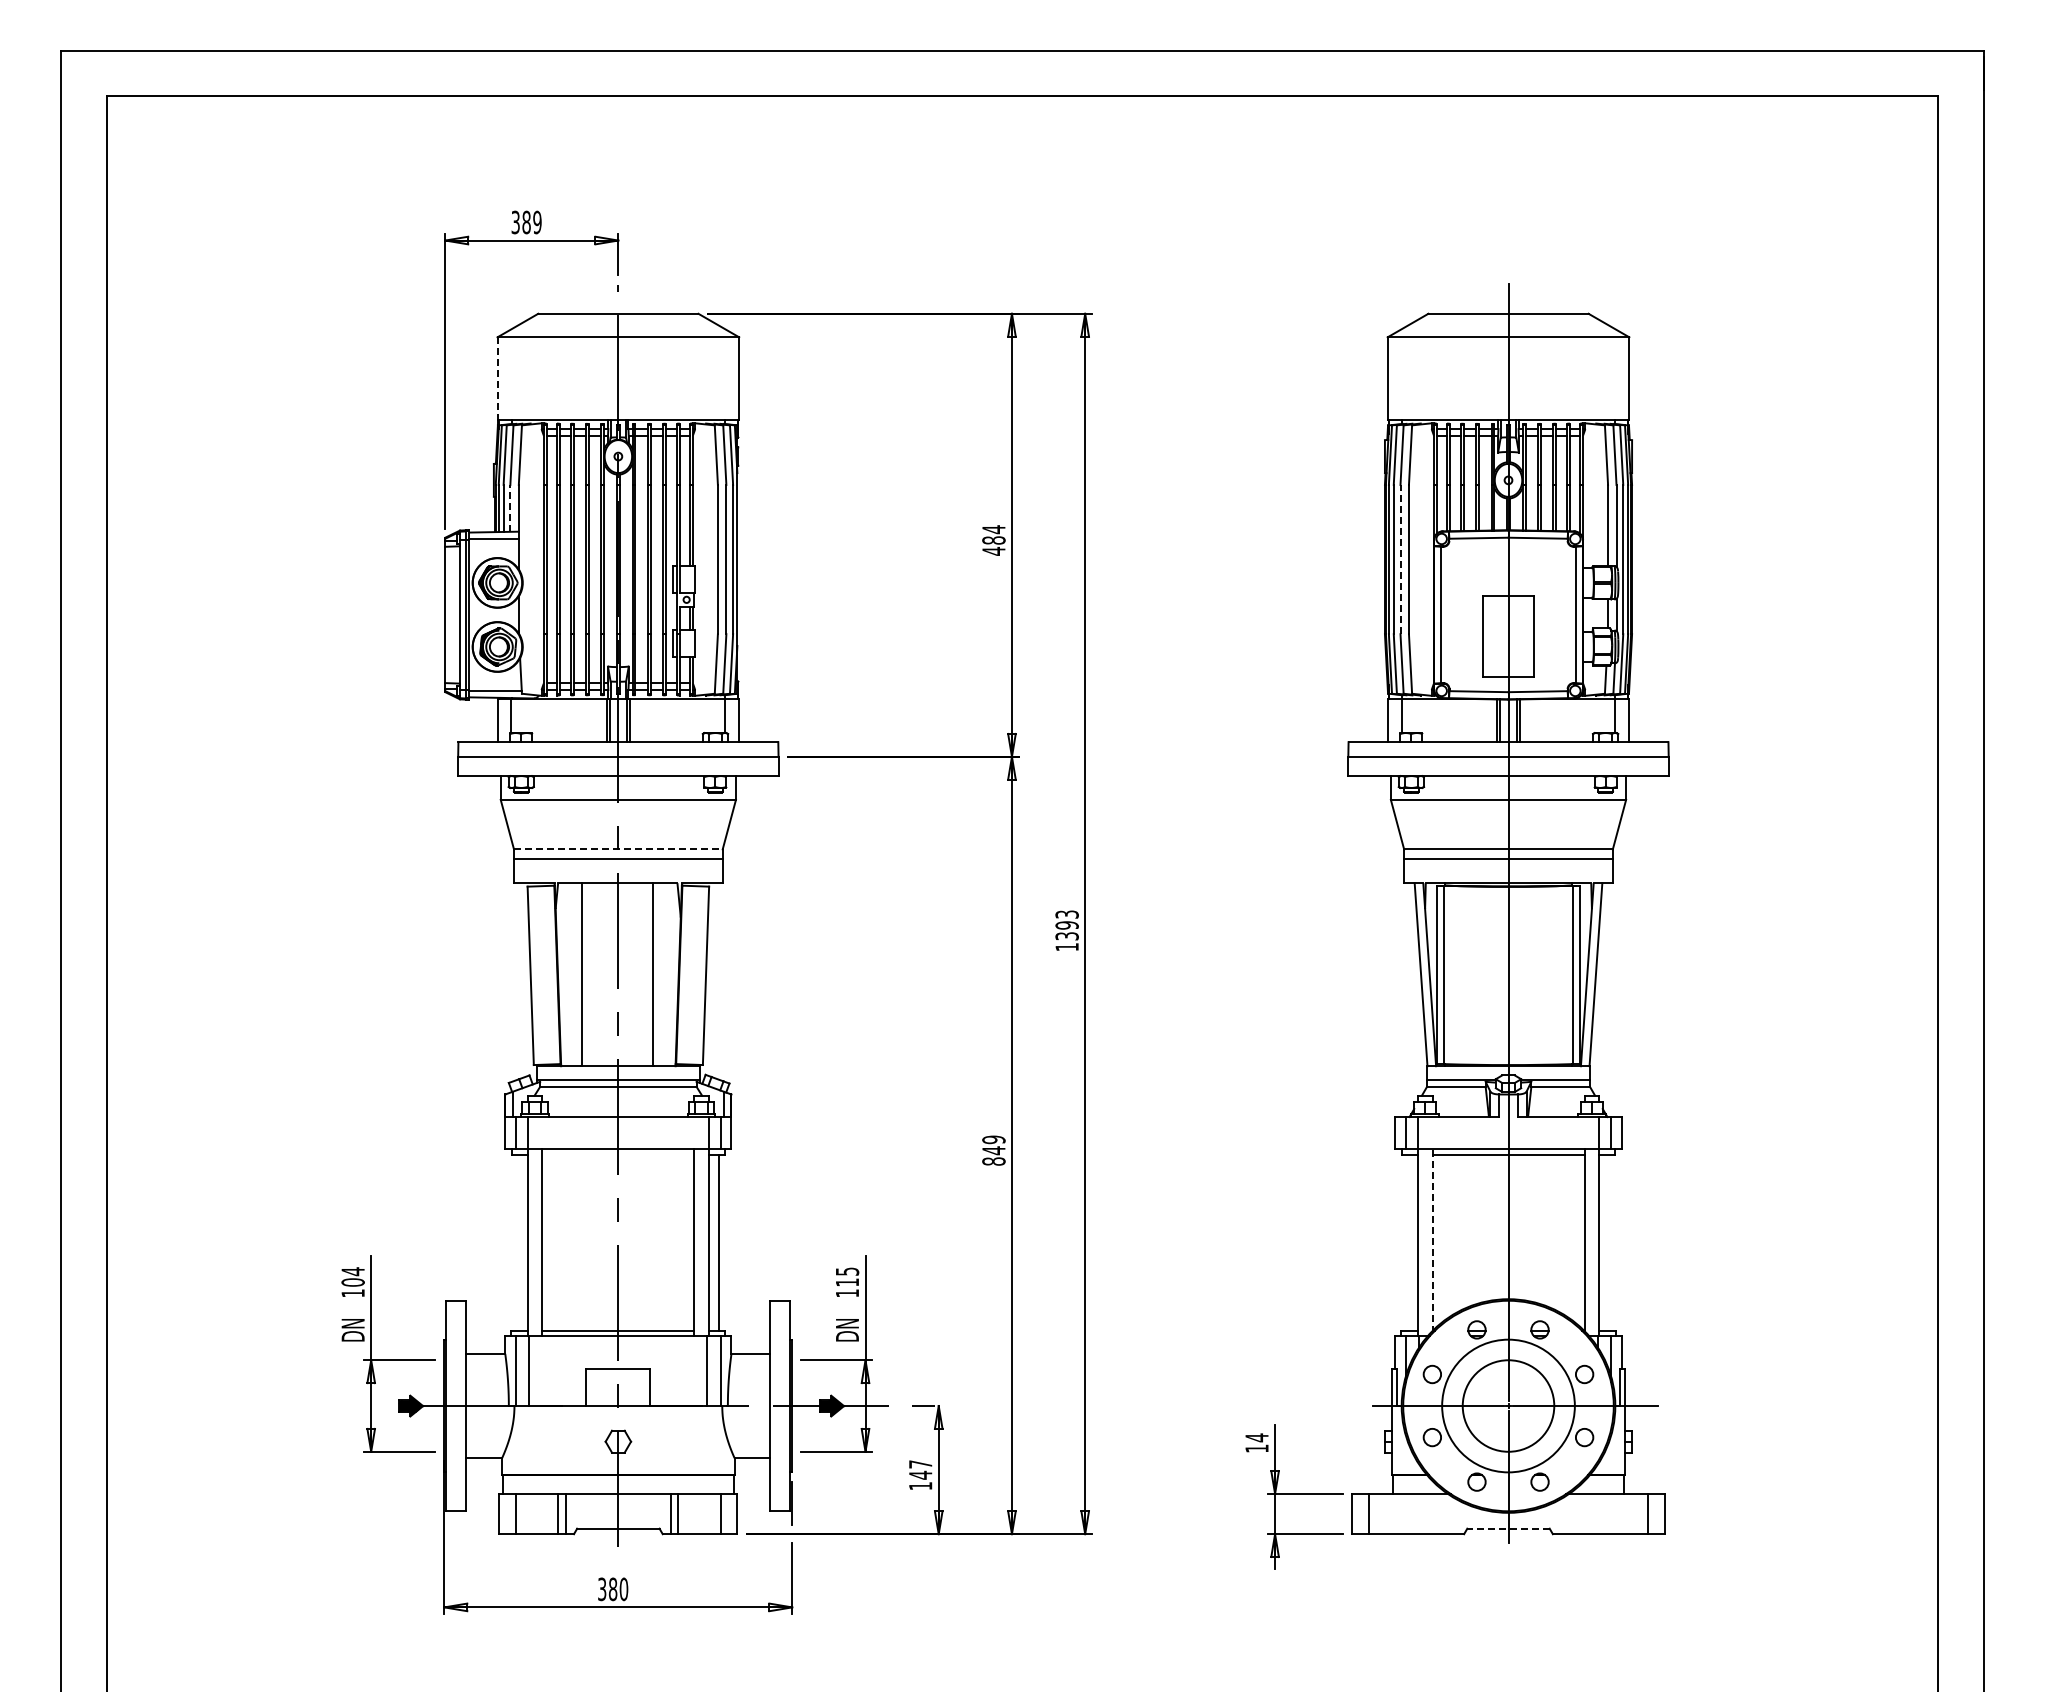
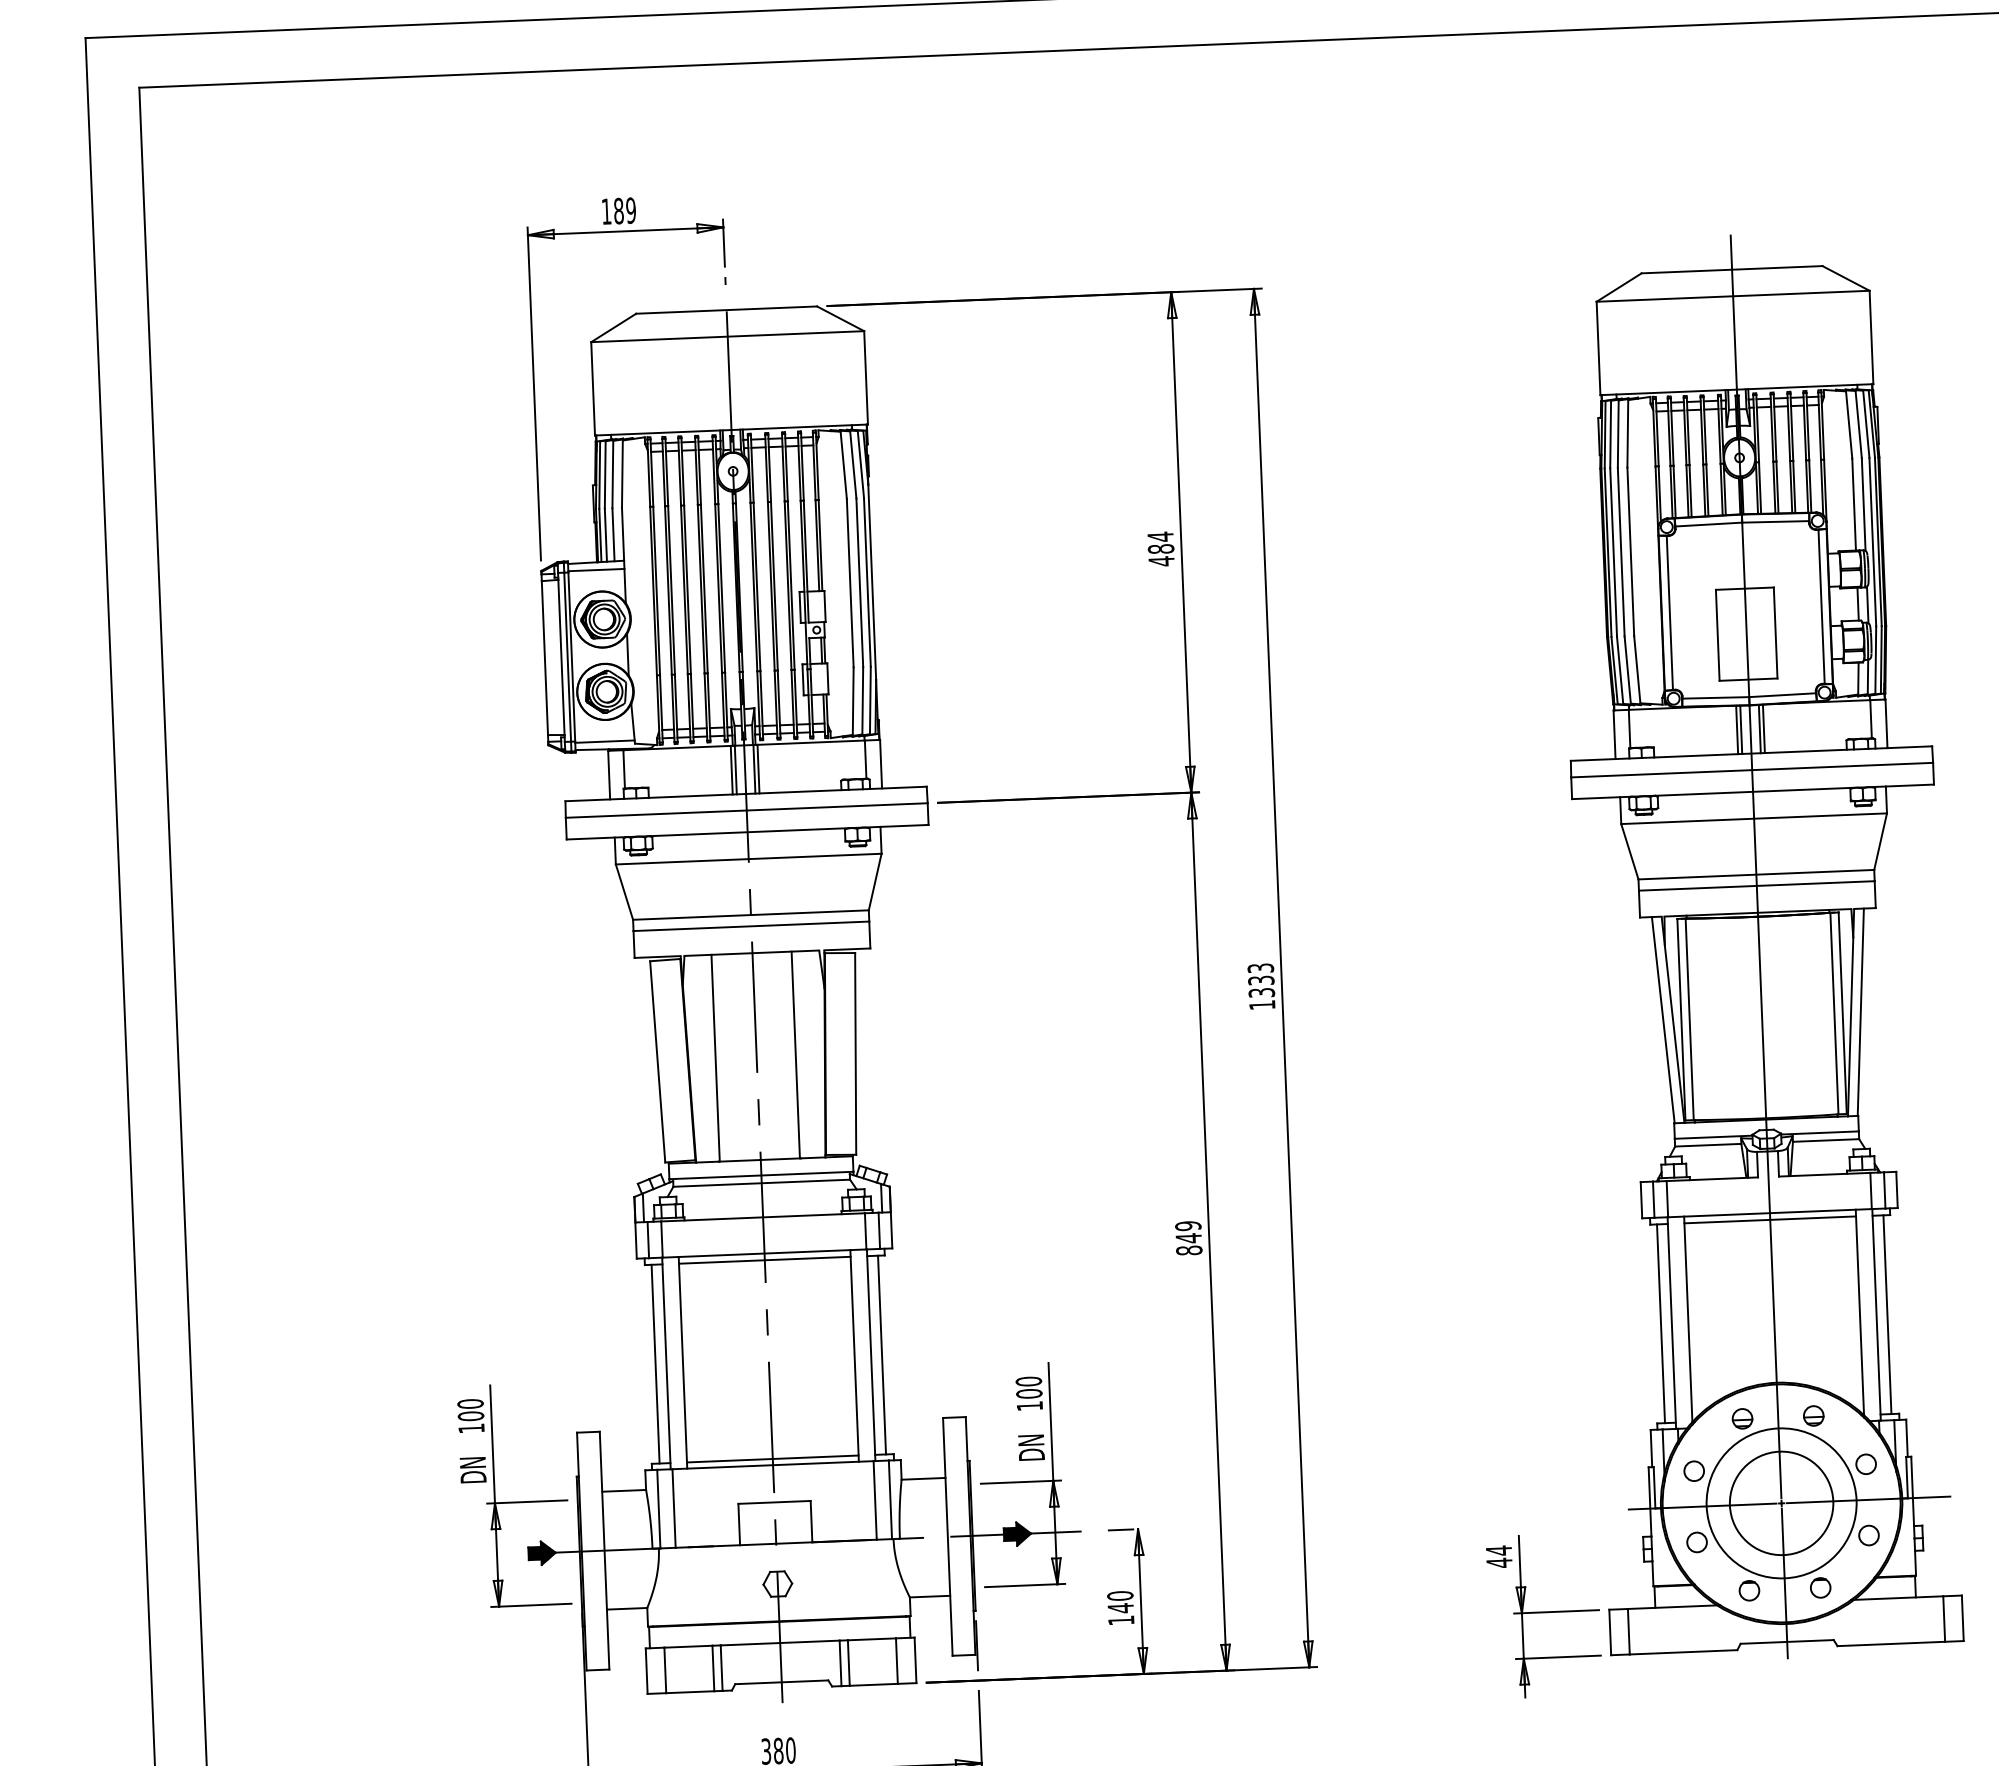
text: (515, 222) -> (606, 211), 389 -> 189
line: (497, 379) -> (593, 389), dashed -> solid
line: (510, 507) -> (613, 533), dashed -> solid
line: (1400, 559) -> (1621, 552), dashed -> solid
line: (618, 849) -> (751, 915), dashed -> solid
text: (1066, 925) -> (1260, 980), 1393 -> 1333
line: (618, 1155) -> (764, 1260), added
line: (1432, 1240) -> (1688, 1319), dashed -> solid
line: (518, 1242) -> (655, 1363), added
line: (1408, 1242) -> (1661, 1323), added
line: (1608, 1242) -> (1887, 1314), added
text: (352, 1271) -> (469, 1403), 104 -> 100
text: (847, 1276) -> (1029, 1387), 115 -> 100
text: (1256, 1448) -> (1498, 1562), 14 -> 44
text: (920, 1464) -> (1120, 1596), 147 -> 140
line: (1508, 1528) -> (1787, 1641), dashed -> solid

